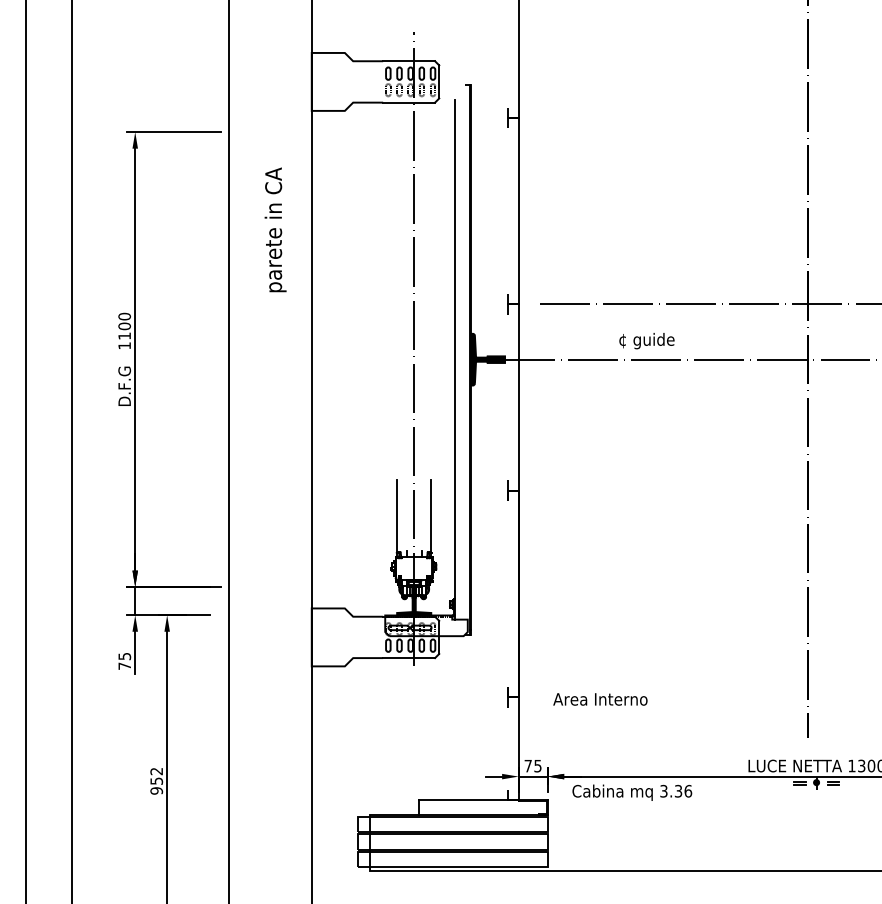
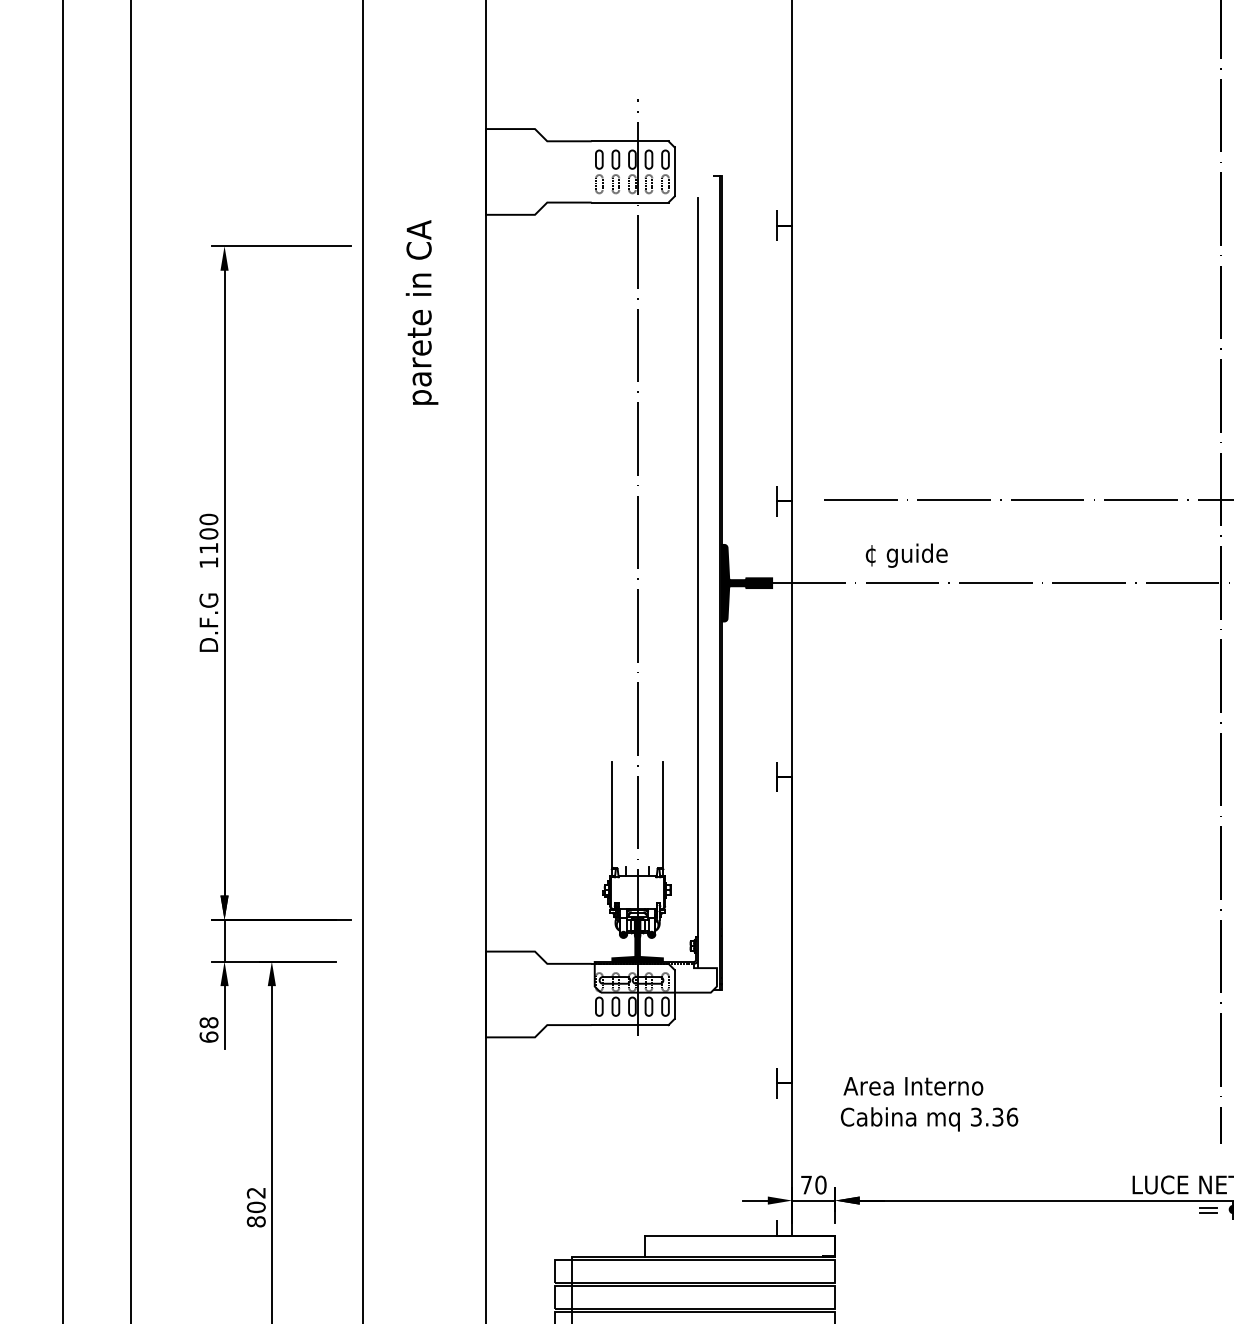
text: (275, 229) -> (421, 311), moved
text: (646, 341) -> (906, 556), moved
text: (124, 660) -> (208, 1028), 75 -> 68
text: (537, 765) -> (820, 1184), 75 -> 70
text: (156, 785) -> (256, 1213), 952 -> 802
text: (632, 792) -> (929, 1118), moved

